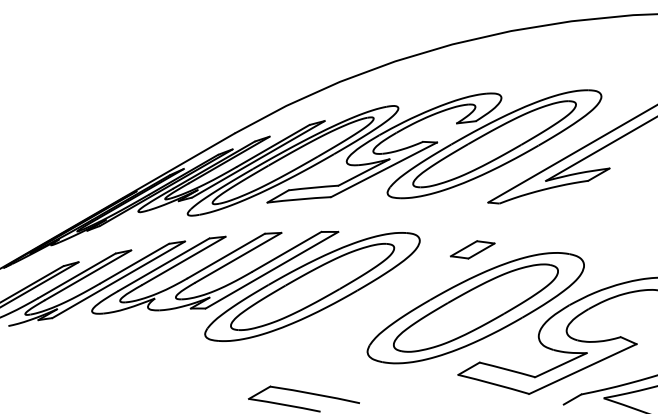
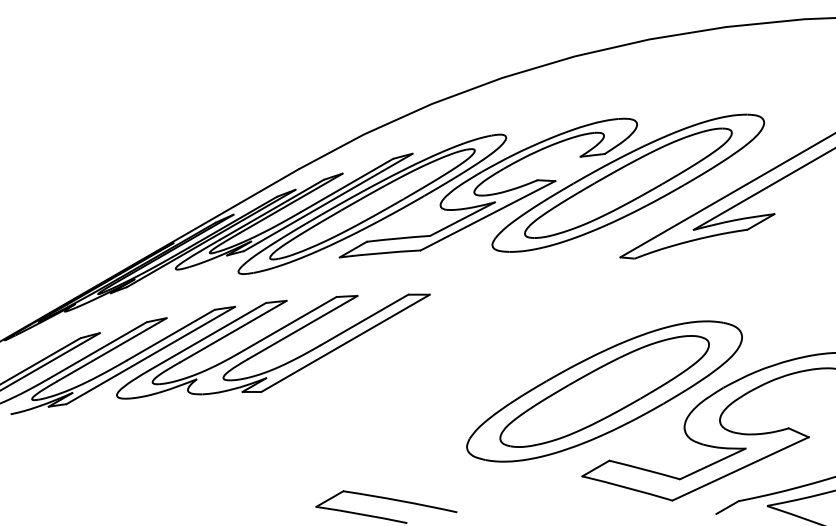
part: (472, 249) -> (600, 317), removed
part: (312, 286) -> (397, 364), removed

